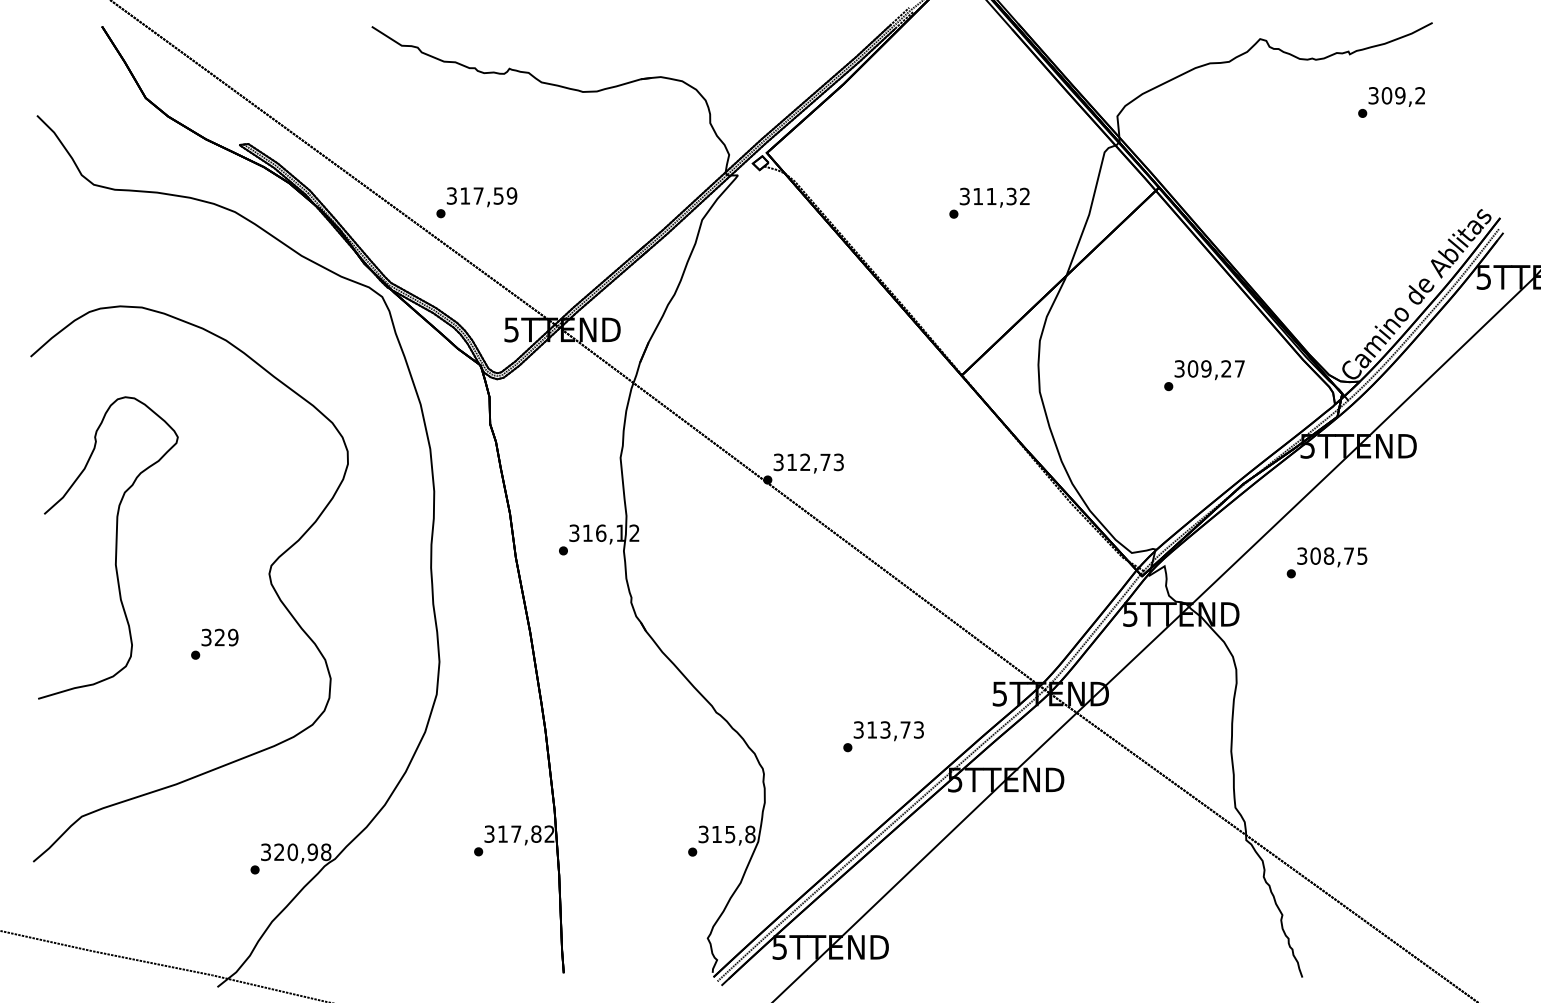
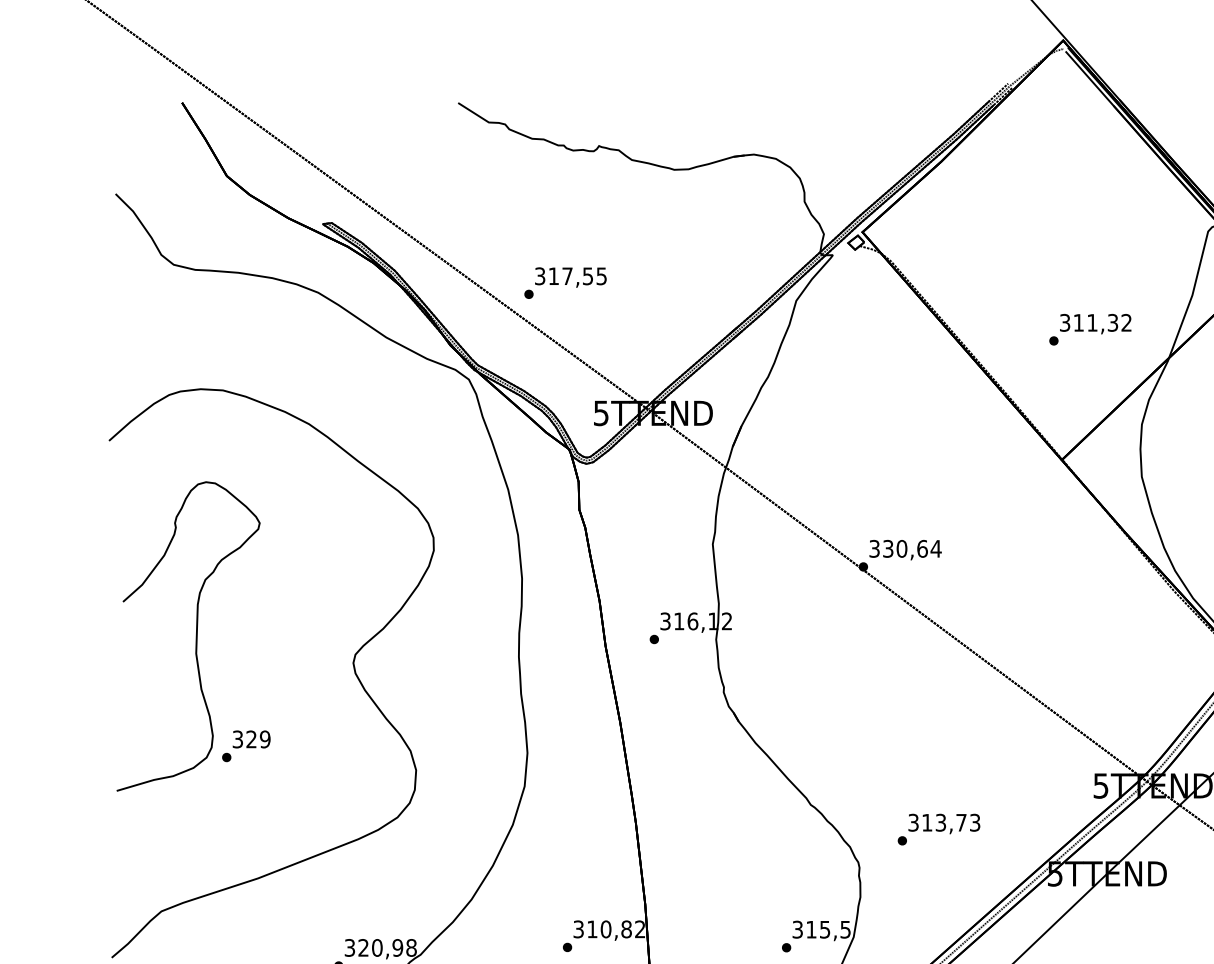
text: (511, 195) -> (601, 275), 317,59 -> 317,55
text: (989, 202) -> (1090, 328), moved
text: (815, 462) -> (912, 549), 312,73 -> 330,64
text: (214, 643) -> (246, 745), moved
text: (883, 736) -> (938, 829), moved
text: (516, 833) -> (606, 928), 317,82 -> 310,82
text: (750, 834) -> (845, 929), 315,8 -> 315,5

